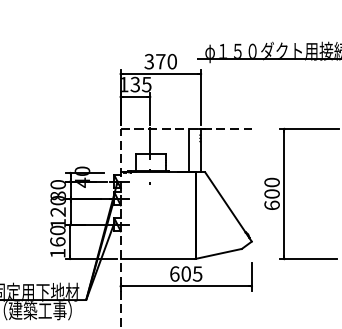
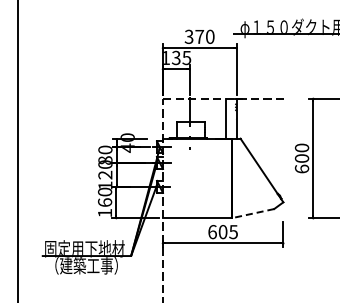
line: (218, 253) -> (252, 213), solid -> dashed

